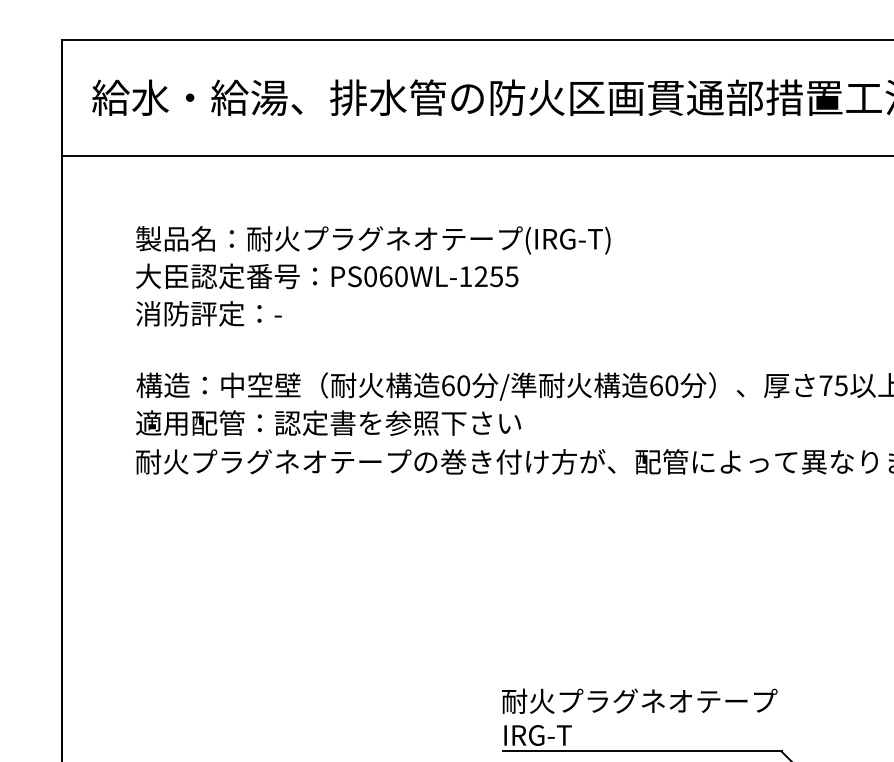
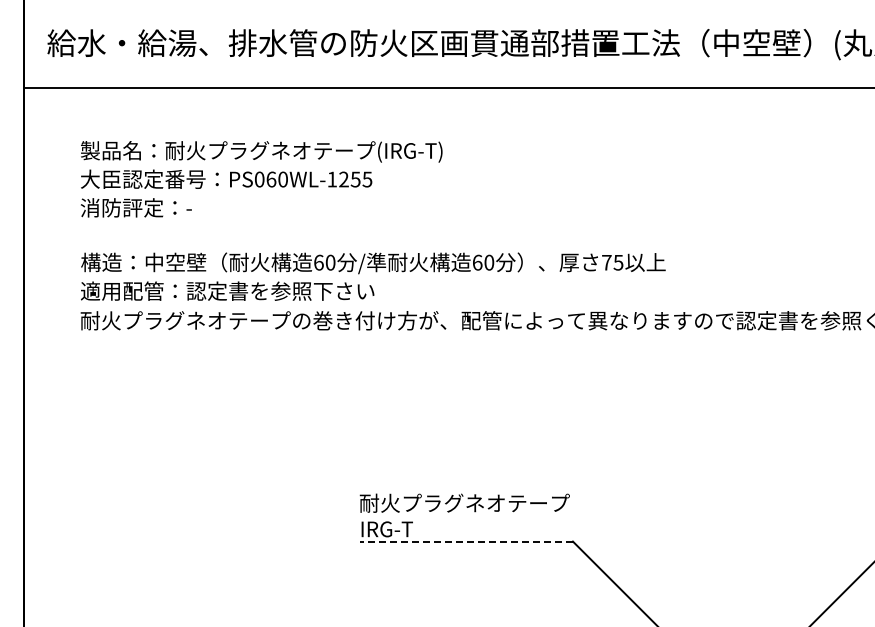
line: (641, 751) -> (466, 541), solid -> dashed

